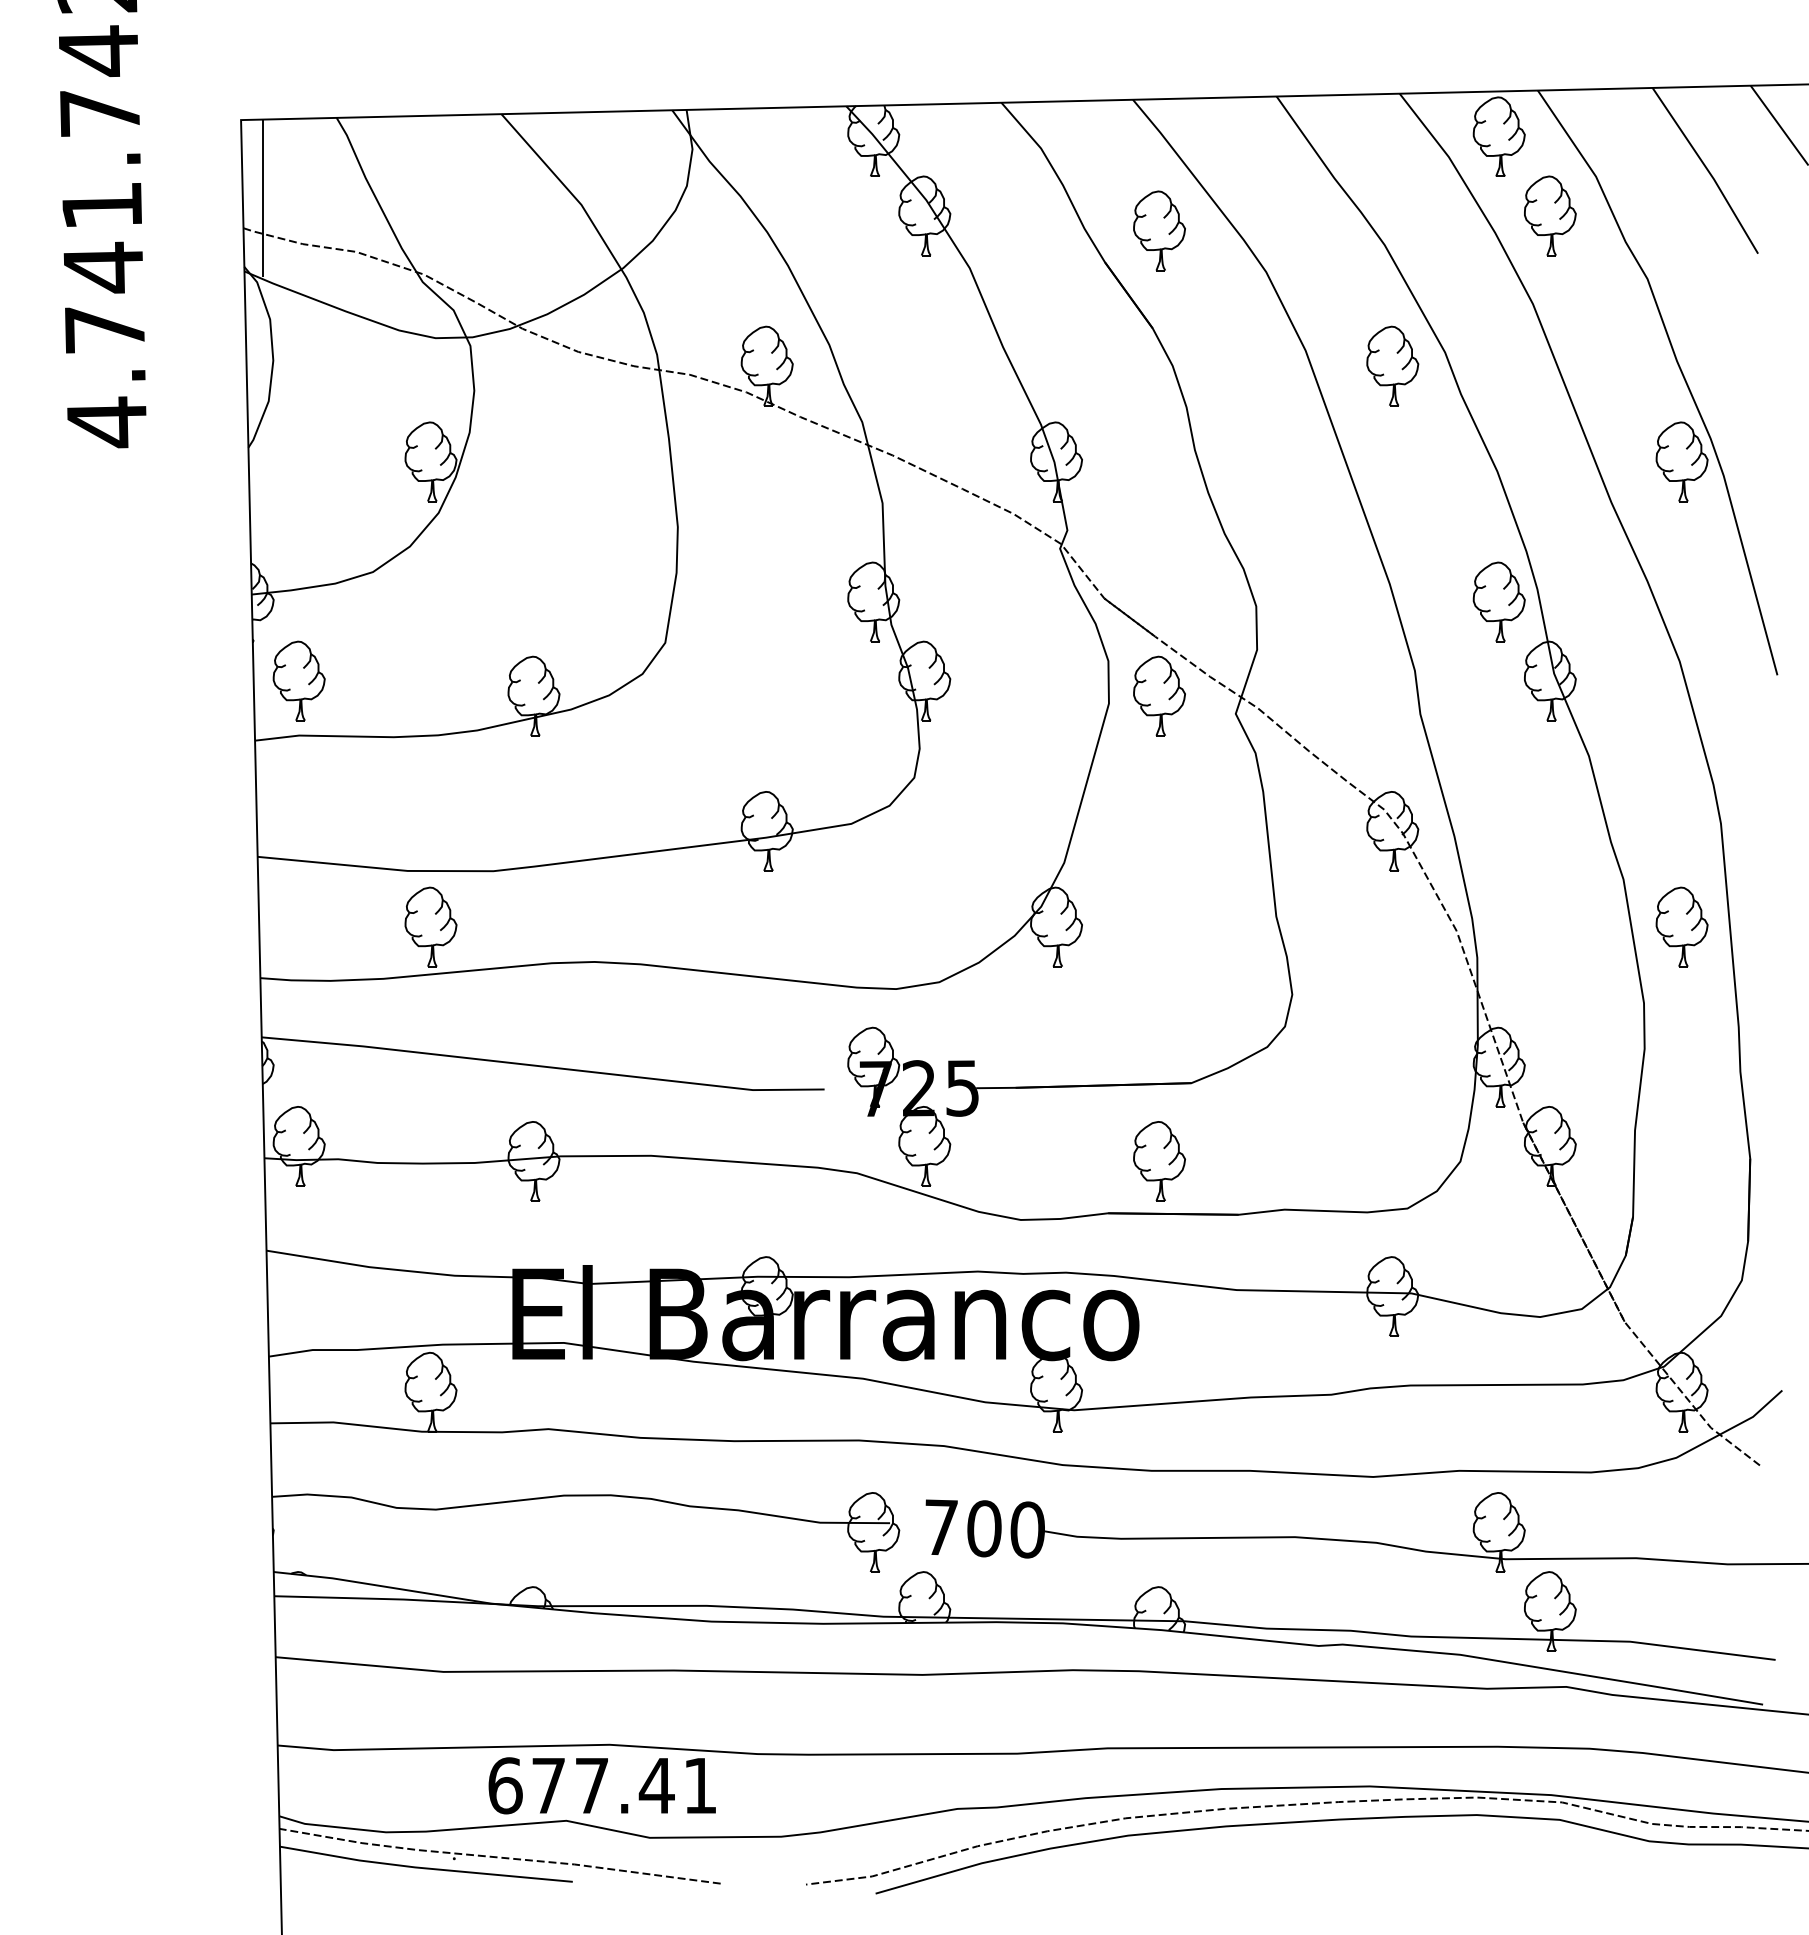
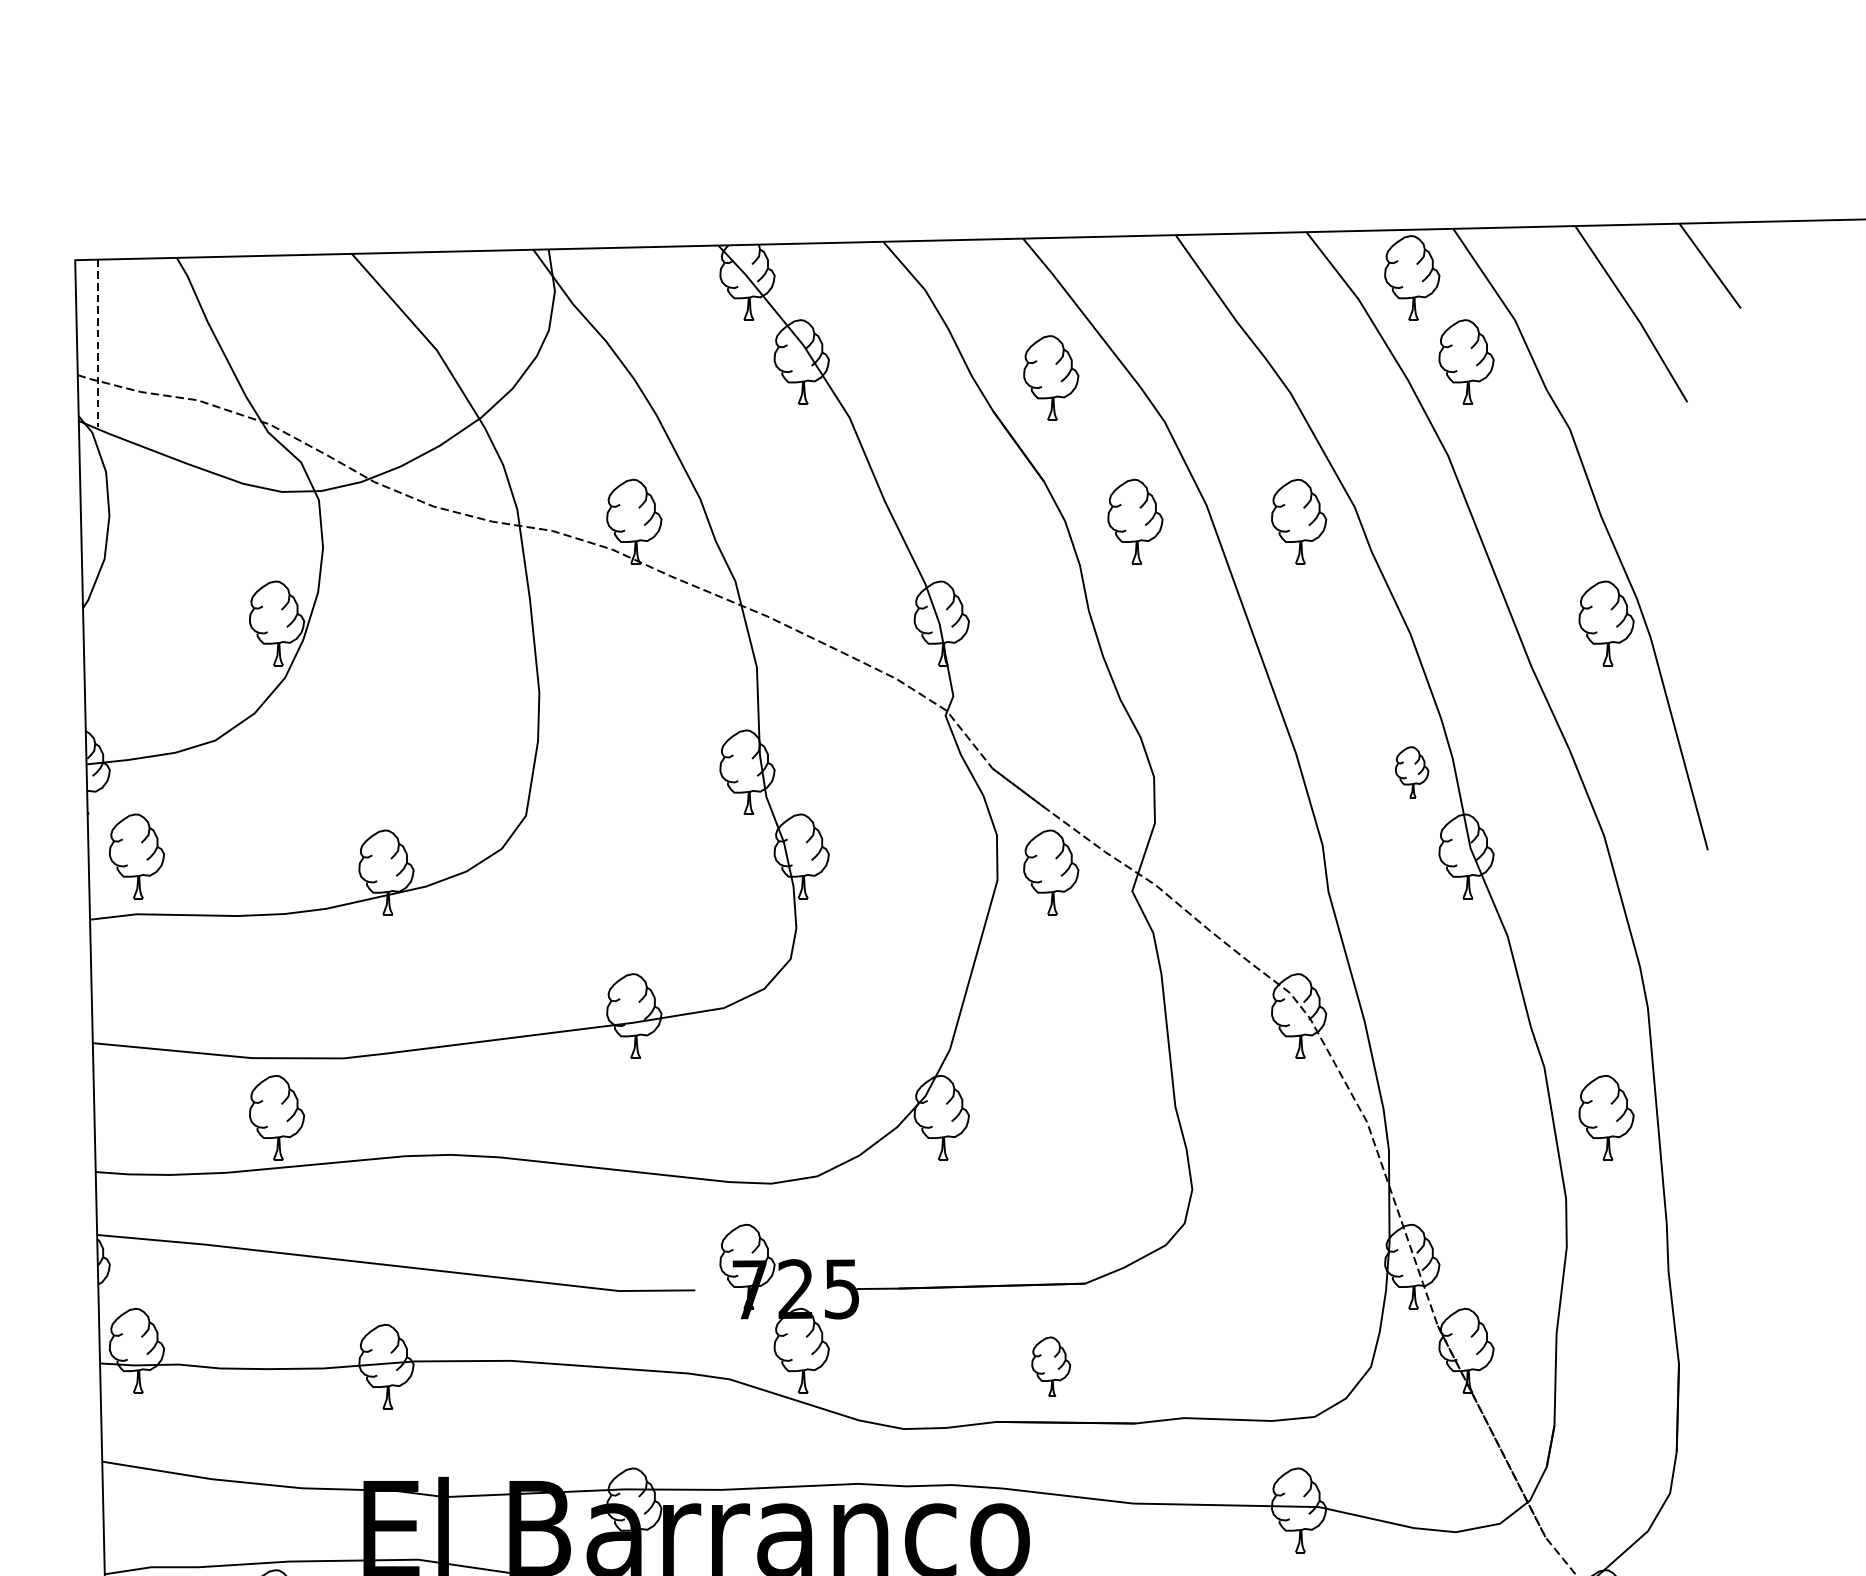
line: (262, 198) -> (97, 343), solid -> dashed
part: (1238, 365) -> (1135, 520), added
part: (1498, 601) -> (1411, 771), size x0.6
part: (1159, 1161) -> (1051, 1366), size x0.7

